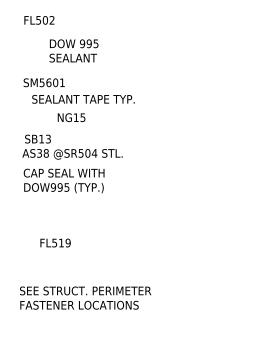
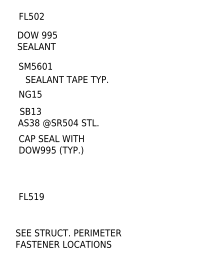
text: (74, 50) -> (37, 40), moved
text: (71, 116) -> (30, 93), moved
text: (55, 242) -> (31, 196), moved

